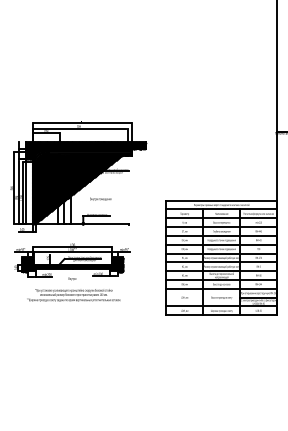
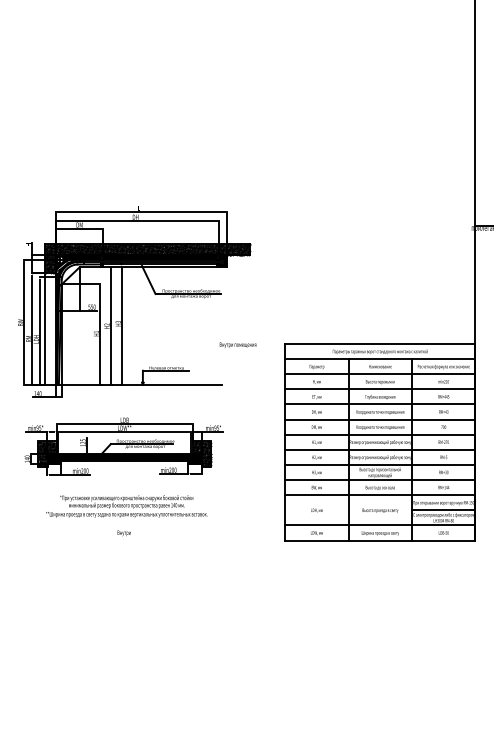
hatch: (80, 188) -> (138, 323), removed
text: (100, 198) -> (237, 343), moved
text: (72, 278) -> (124, 532), moved

